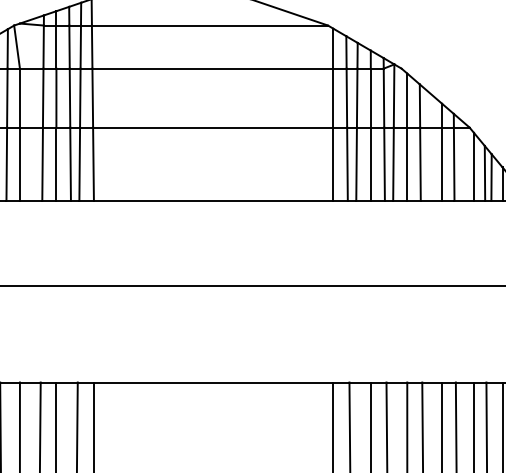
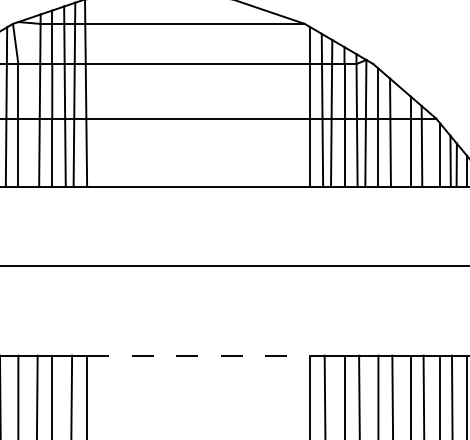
line: (213, 382) -> (198, 355), solid -> dashed

